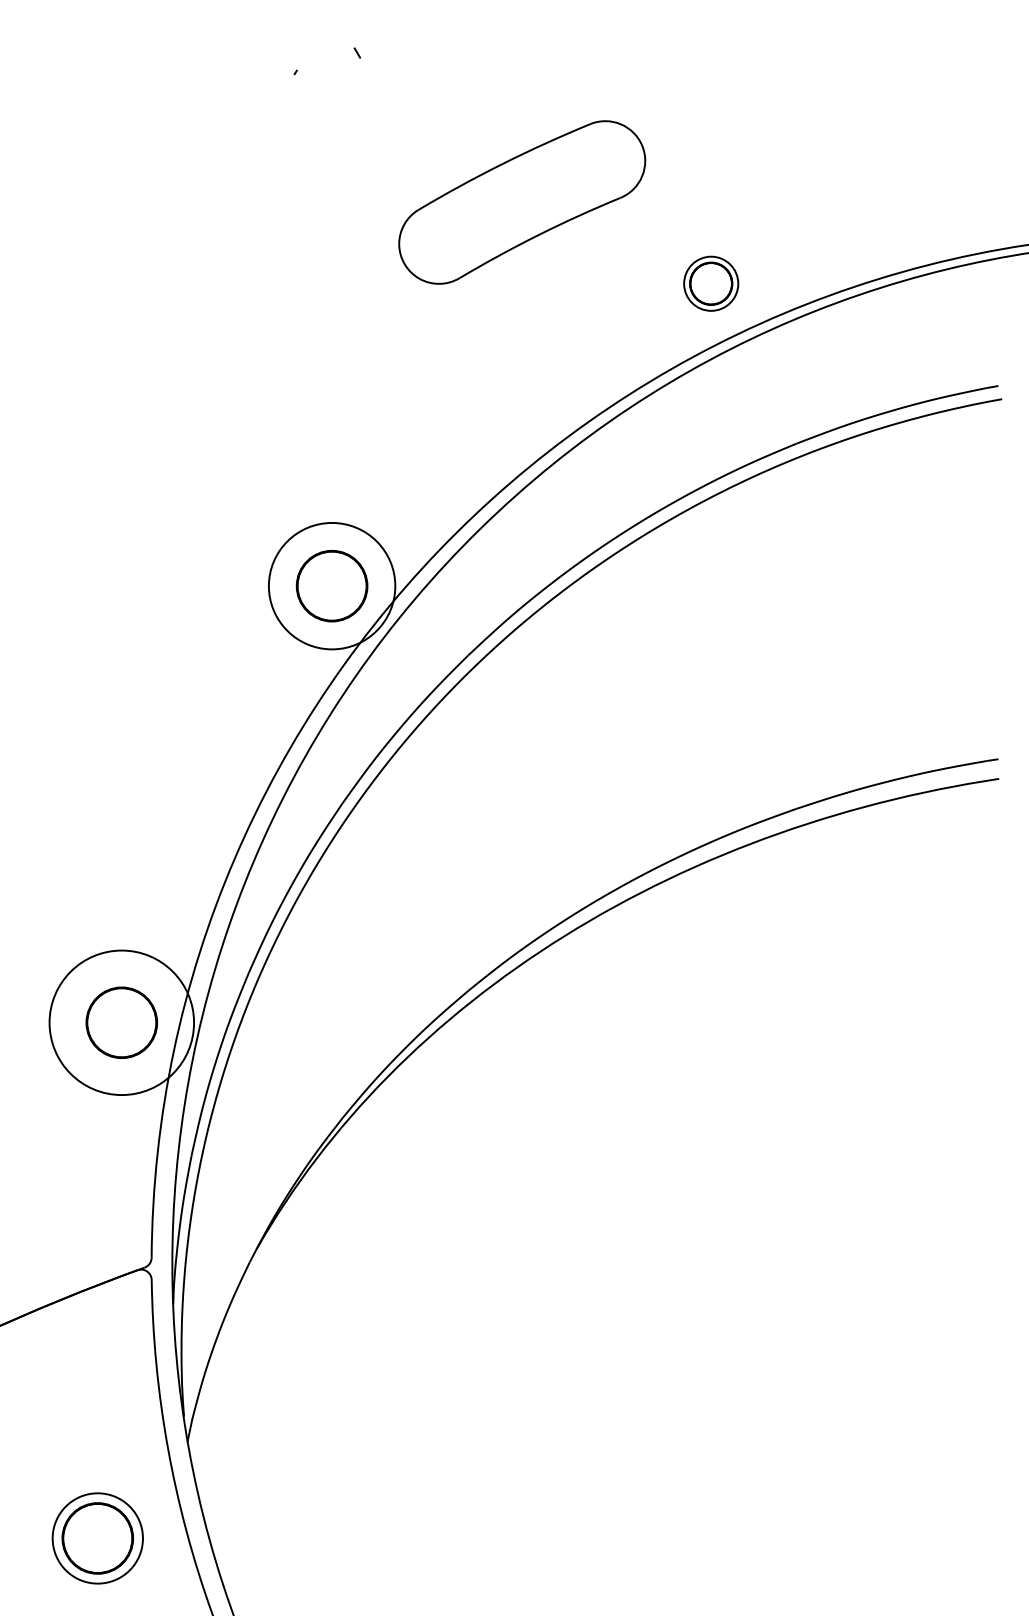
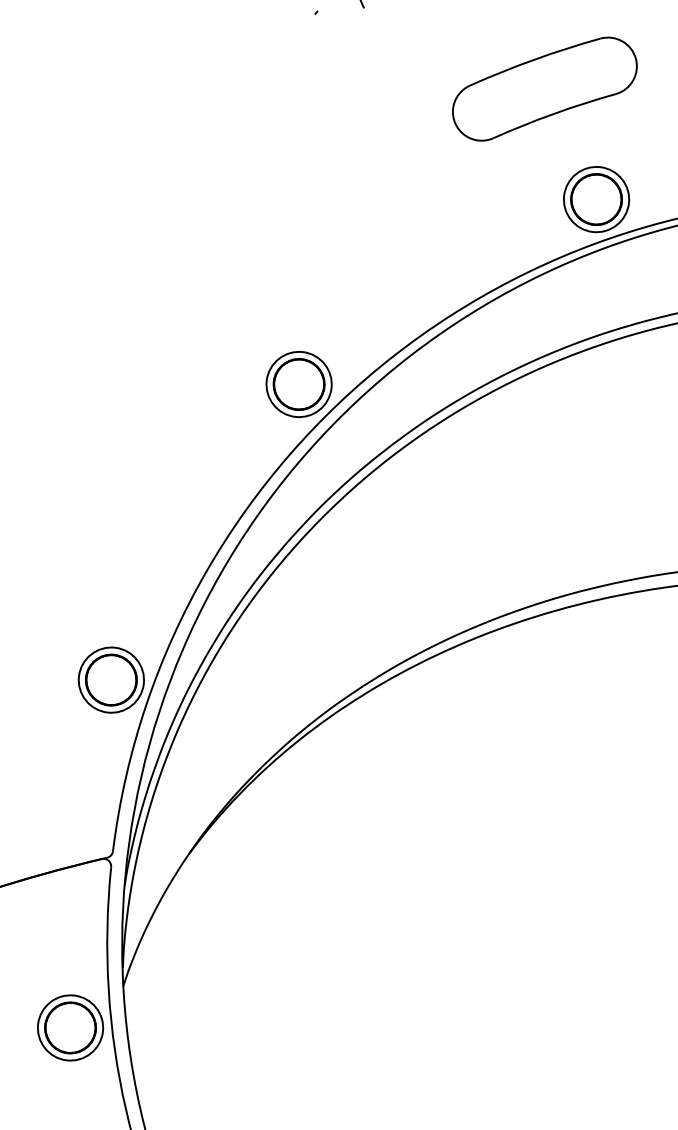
part: (522, 202) -> (545, 89), moved
part: (711, 283) -> (596, 199), size x1.67
circle: (331, 586) -> (298, 384), size x0.71
circle: (121, 1022) -> (111, 679), size x0.62
part: (97, 1538) -> (70, 1027), moved

